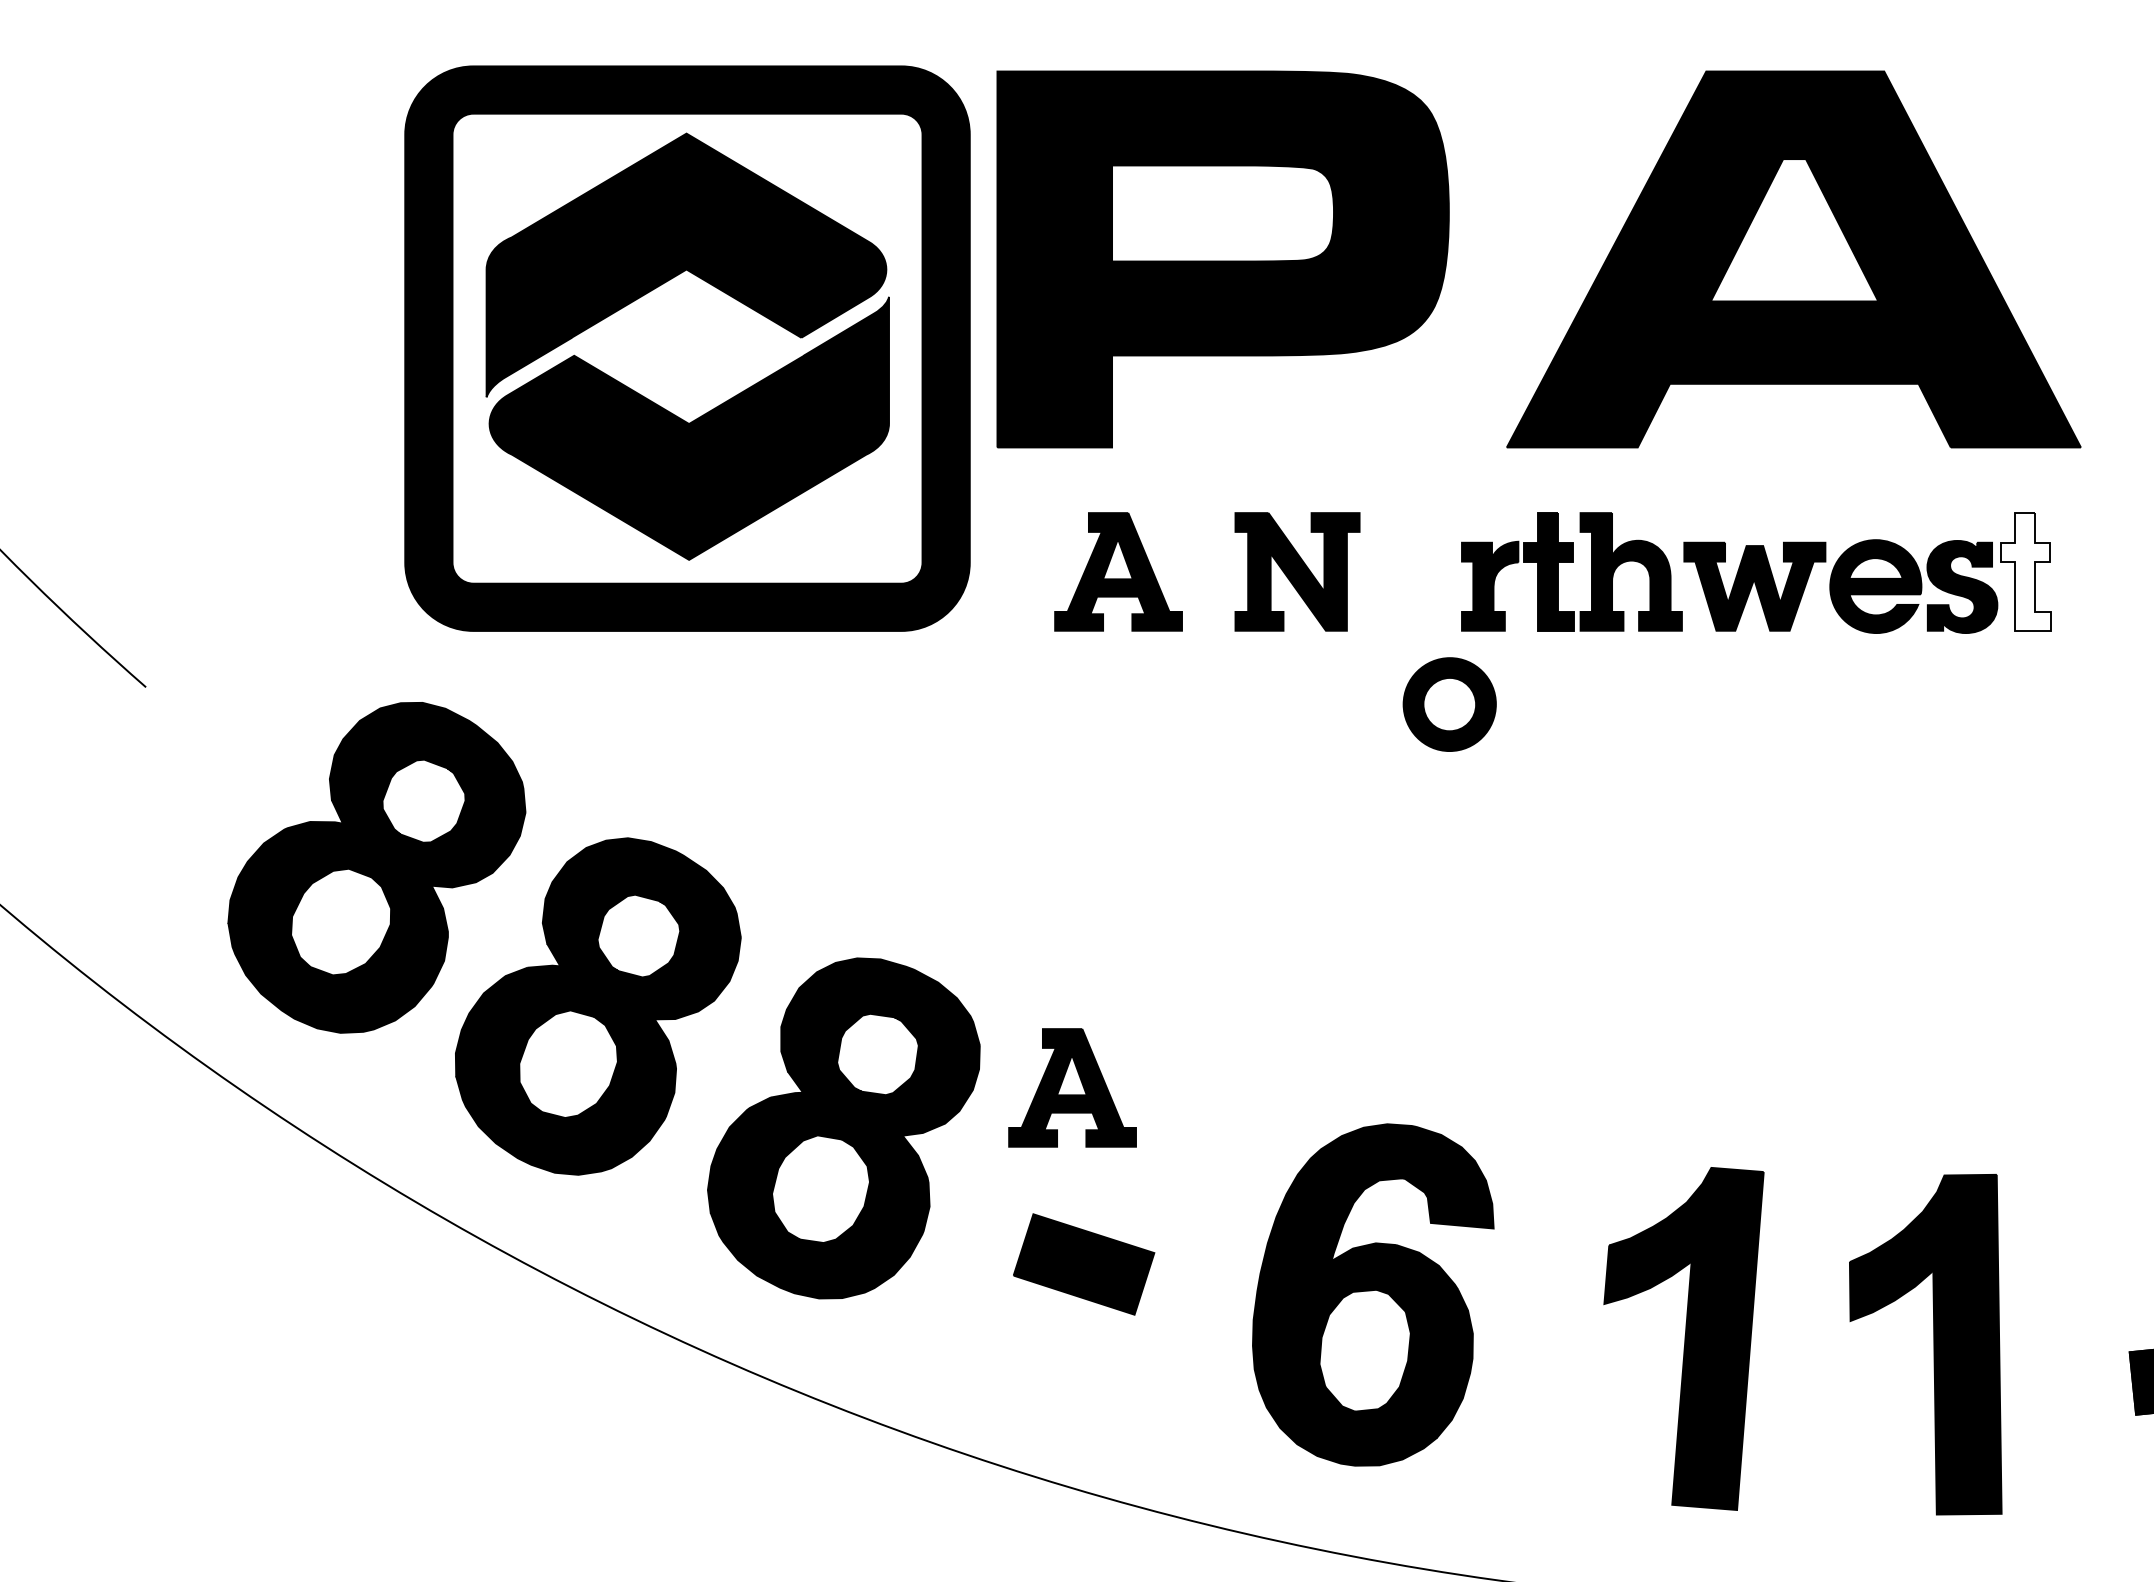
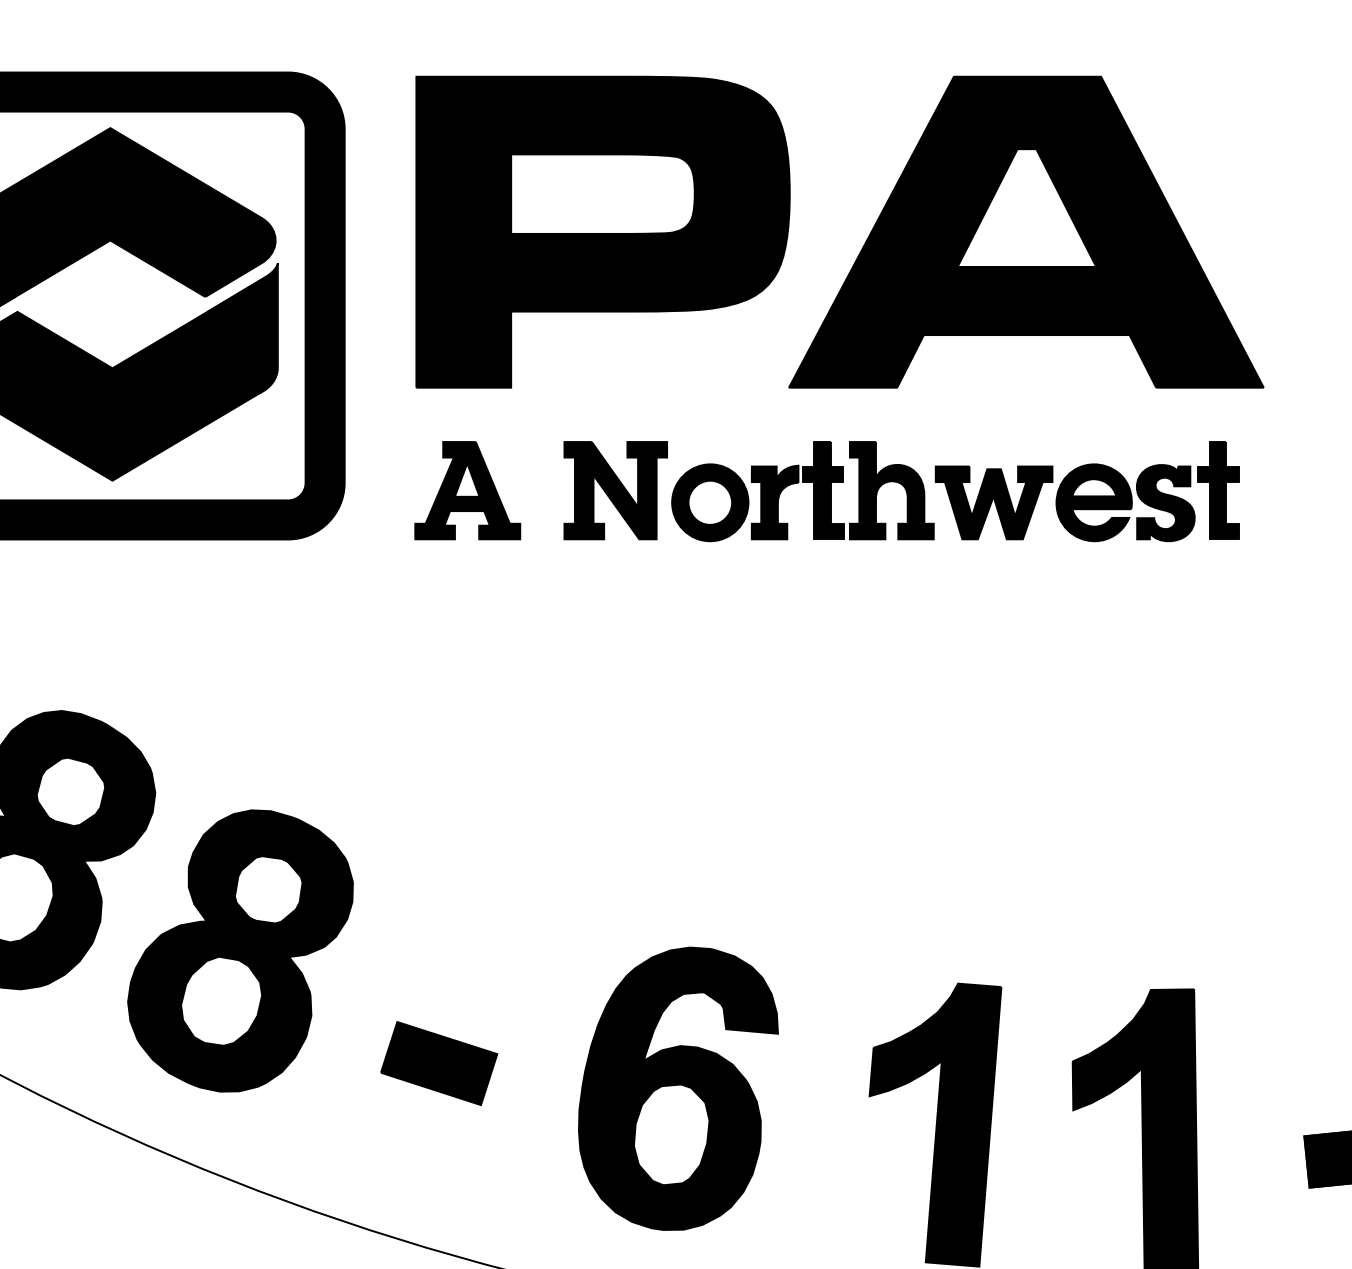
part: (1222, 259) -> (602, 232), moved
fill: (2026, 571) -> (1218, 490), added
part: (1449, 704) -> (710, 502), moved
part: (1072, 1087) -> (429, 917), removed

